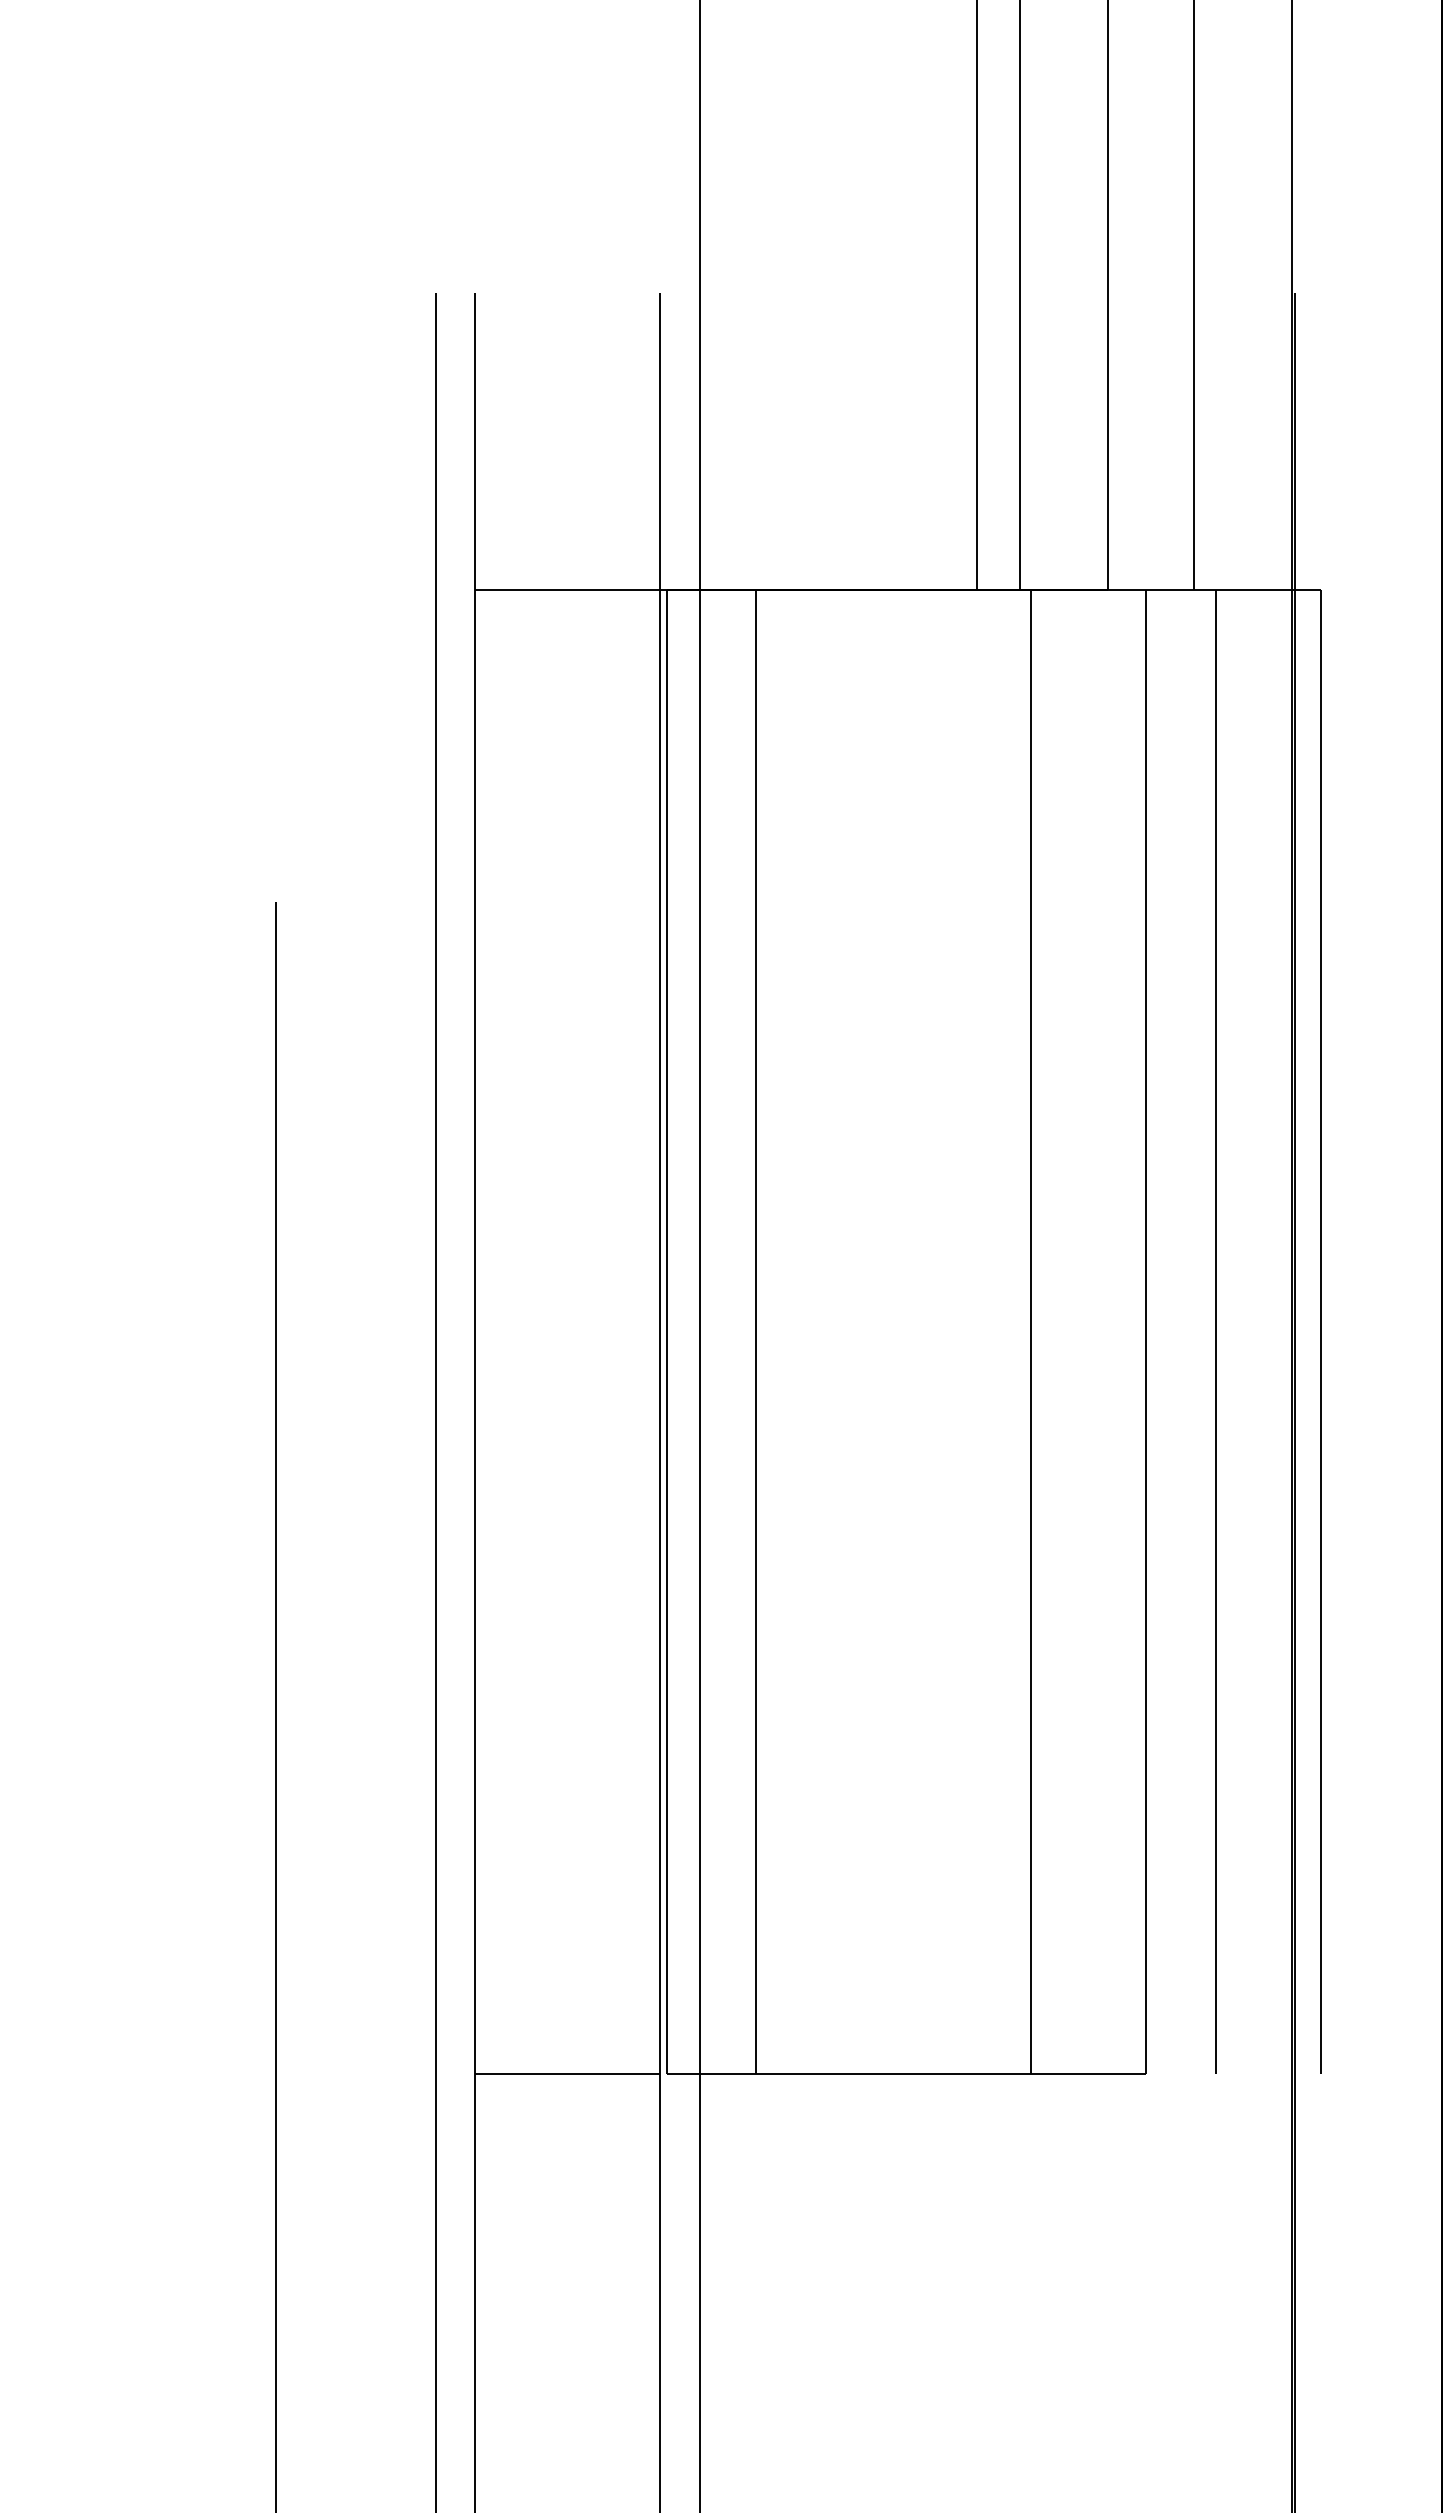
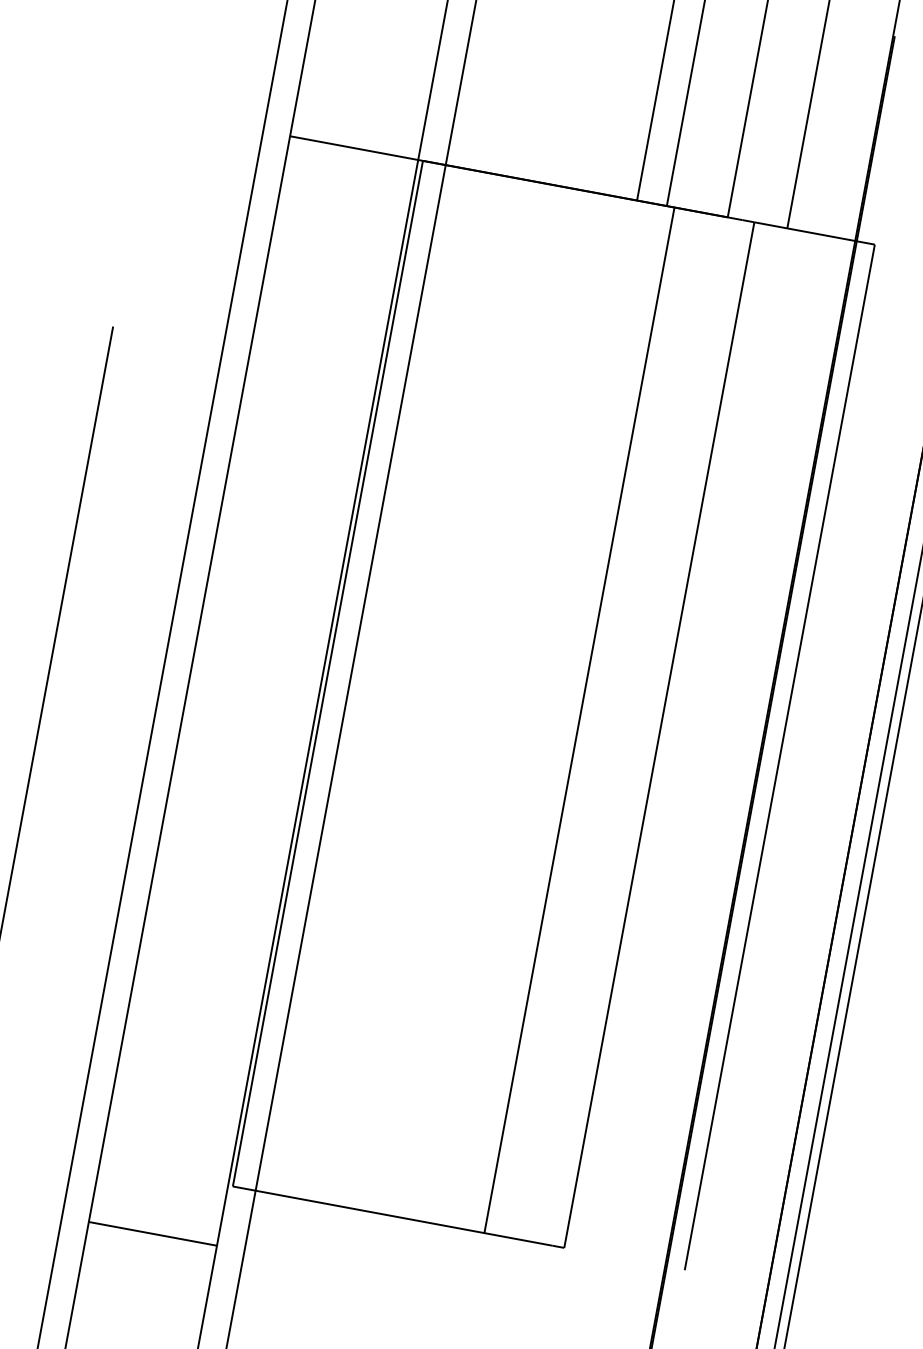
line: (756, 1331) -> (389, 684), removed
line: (1216, 1331) -> (707, 743), removed
line: (567, 2073) -> (153, 1233), moved

